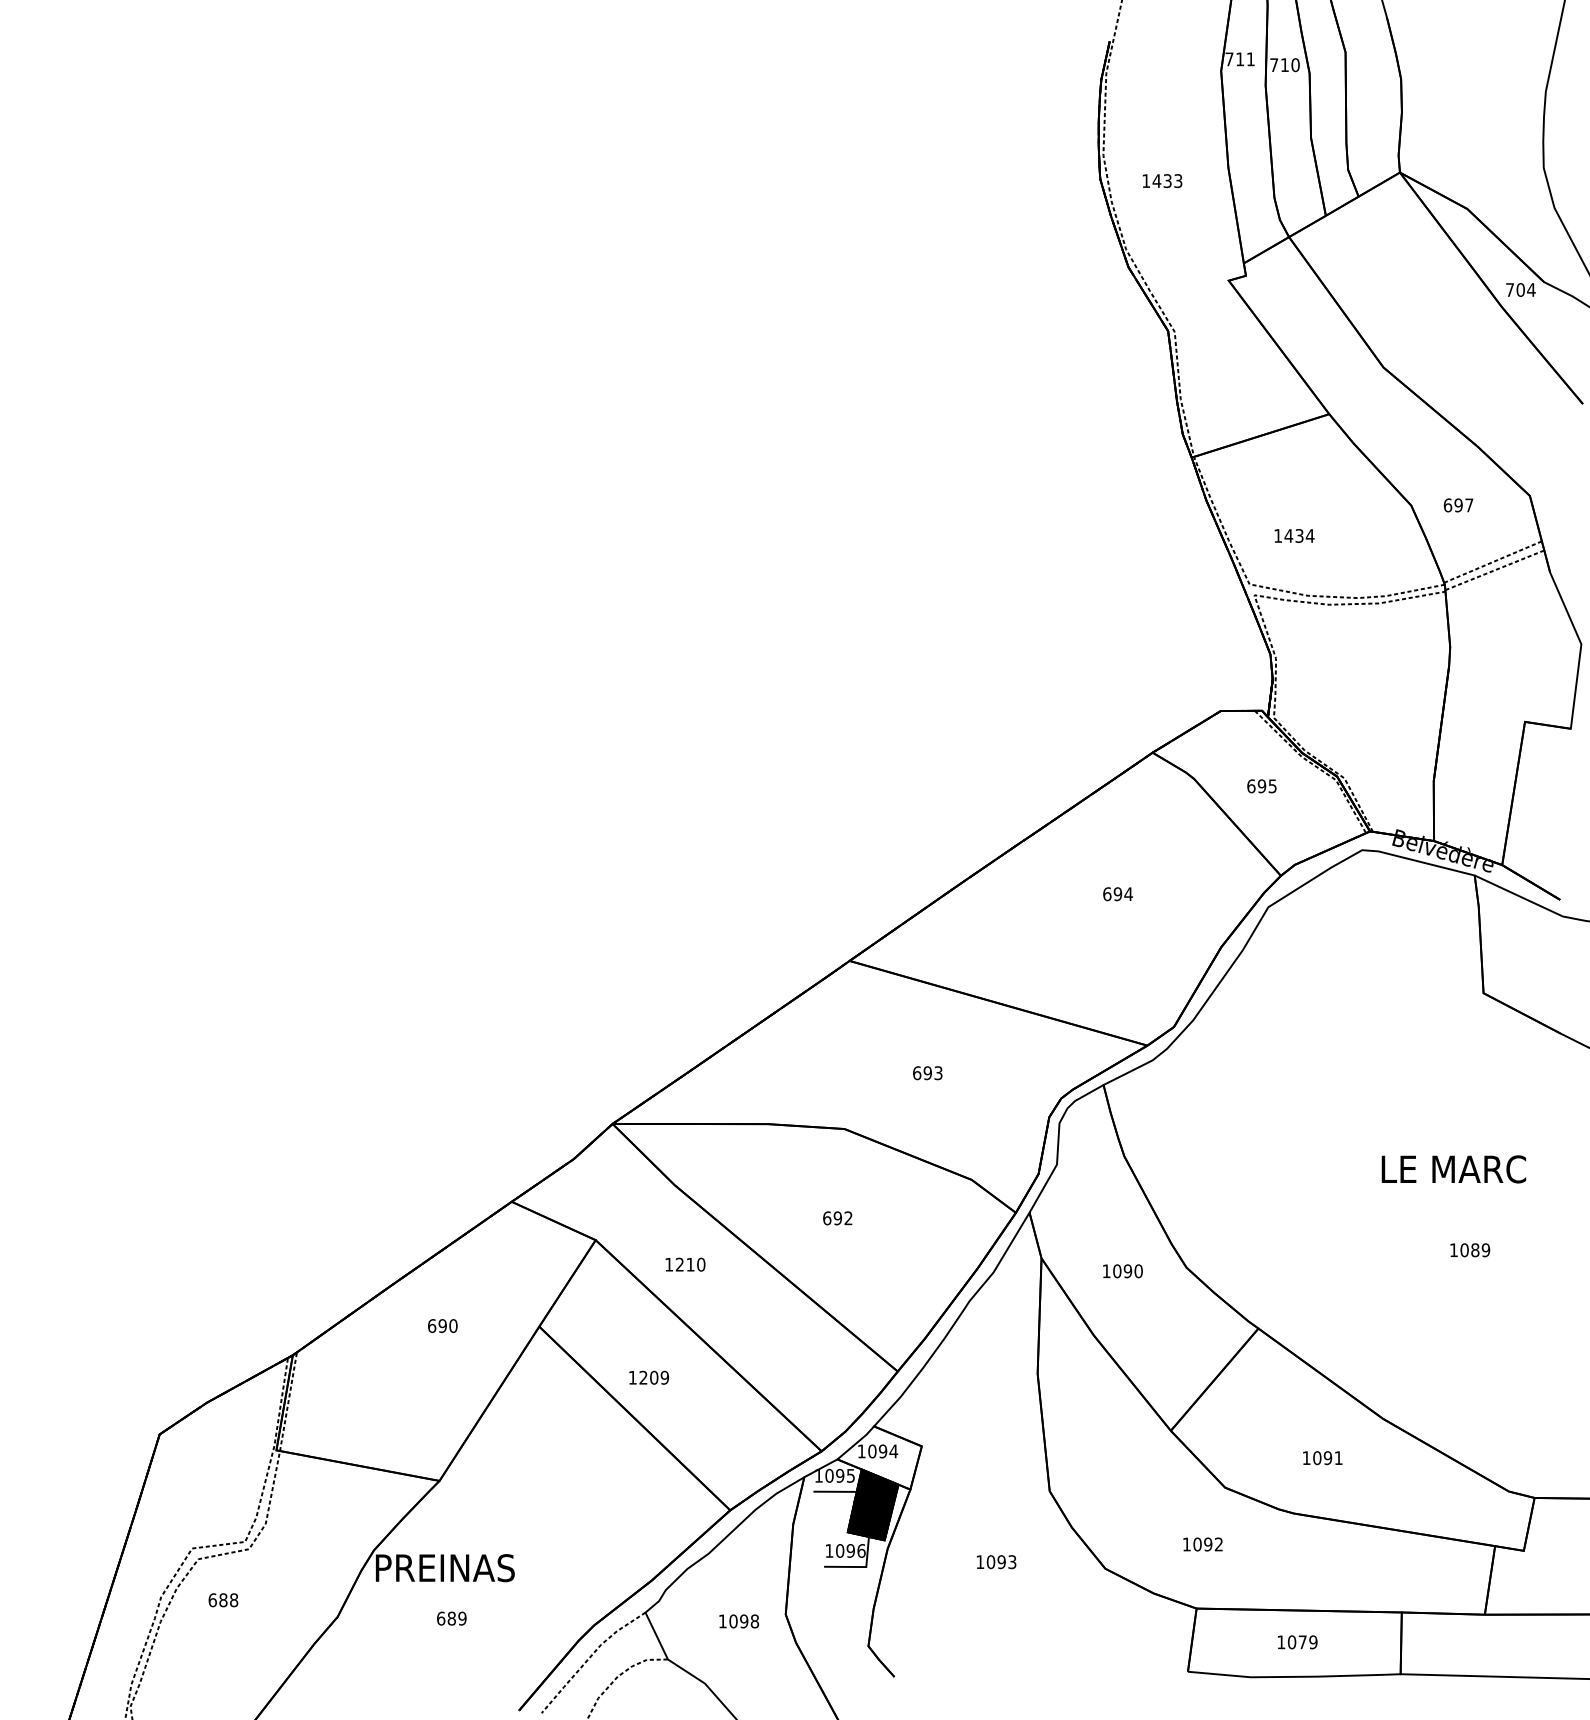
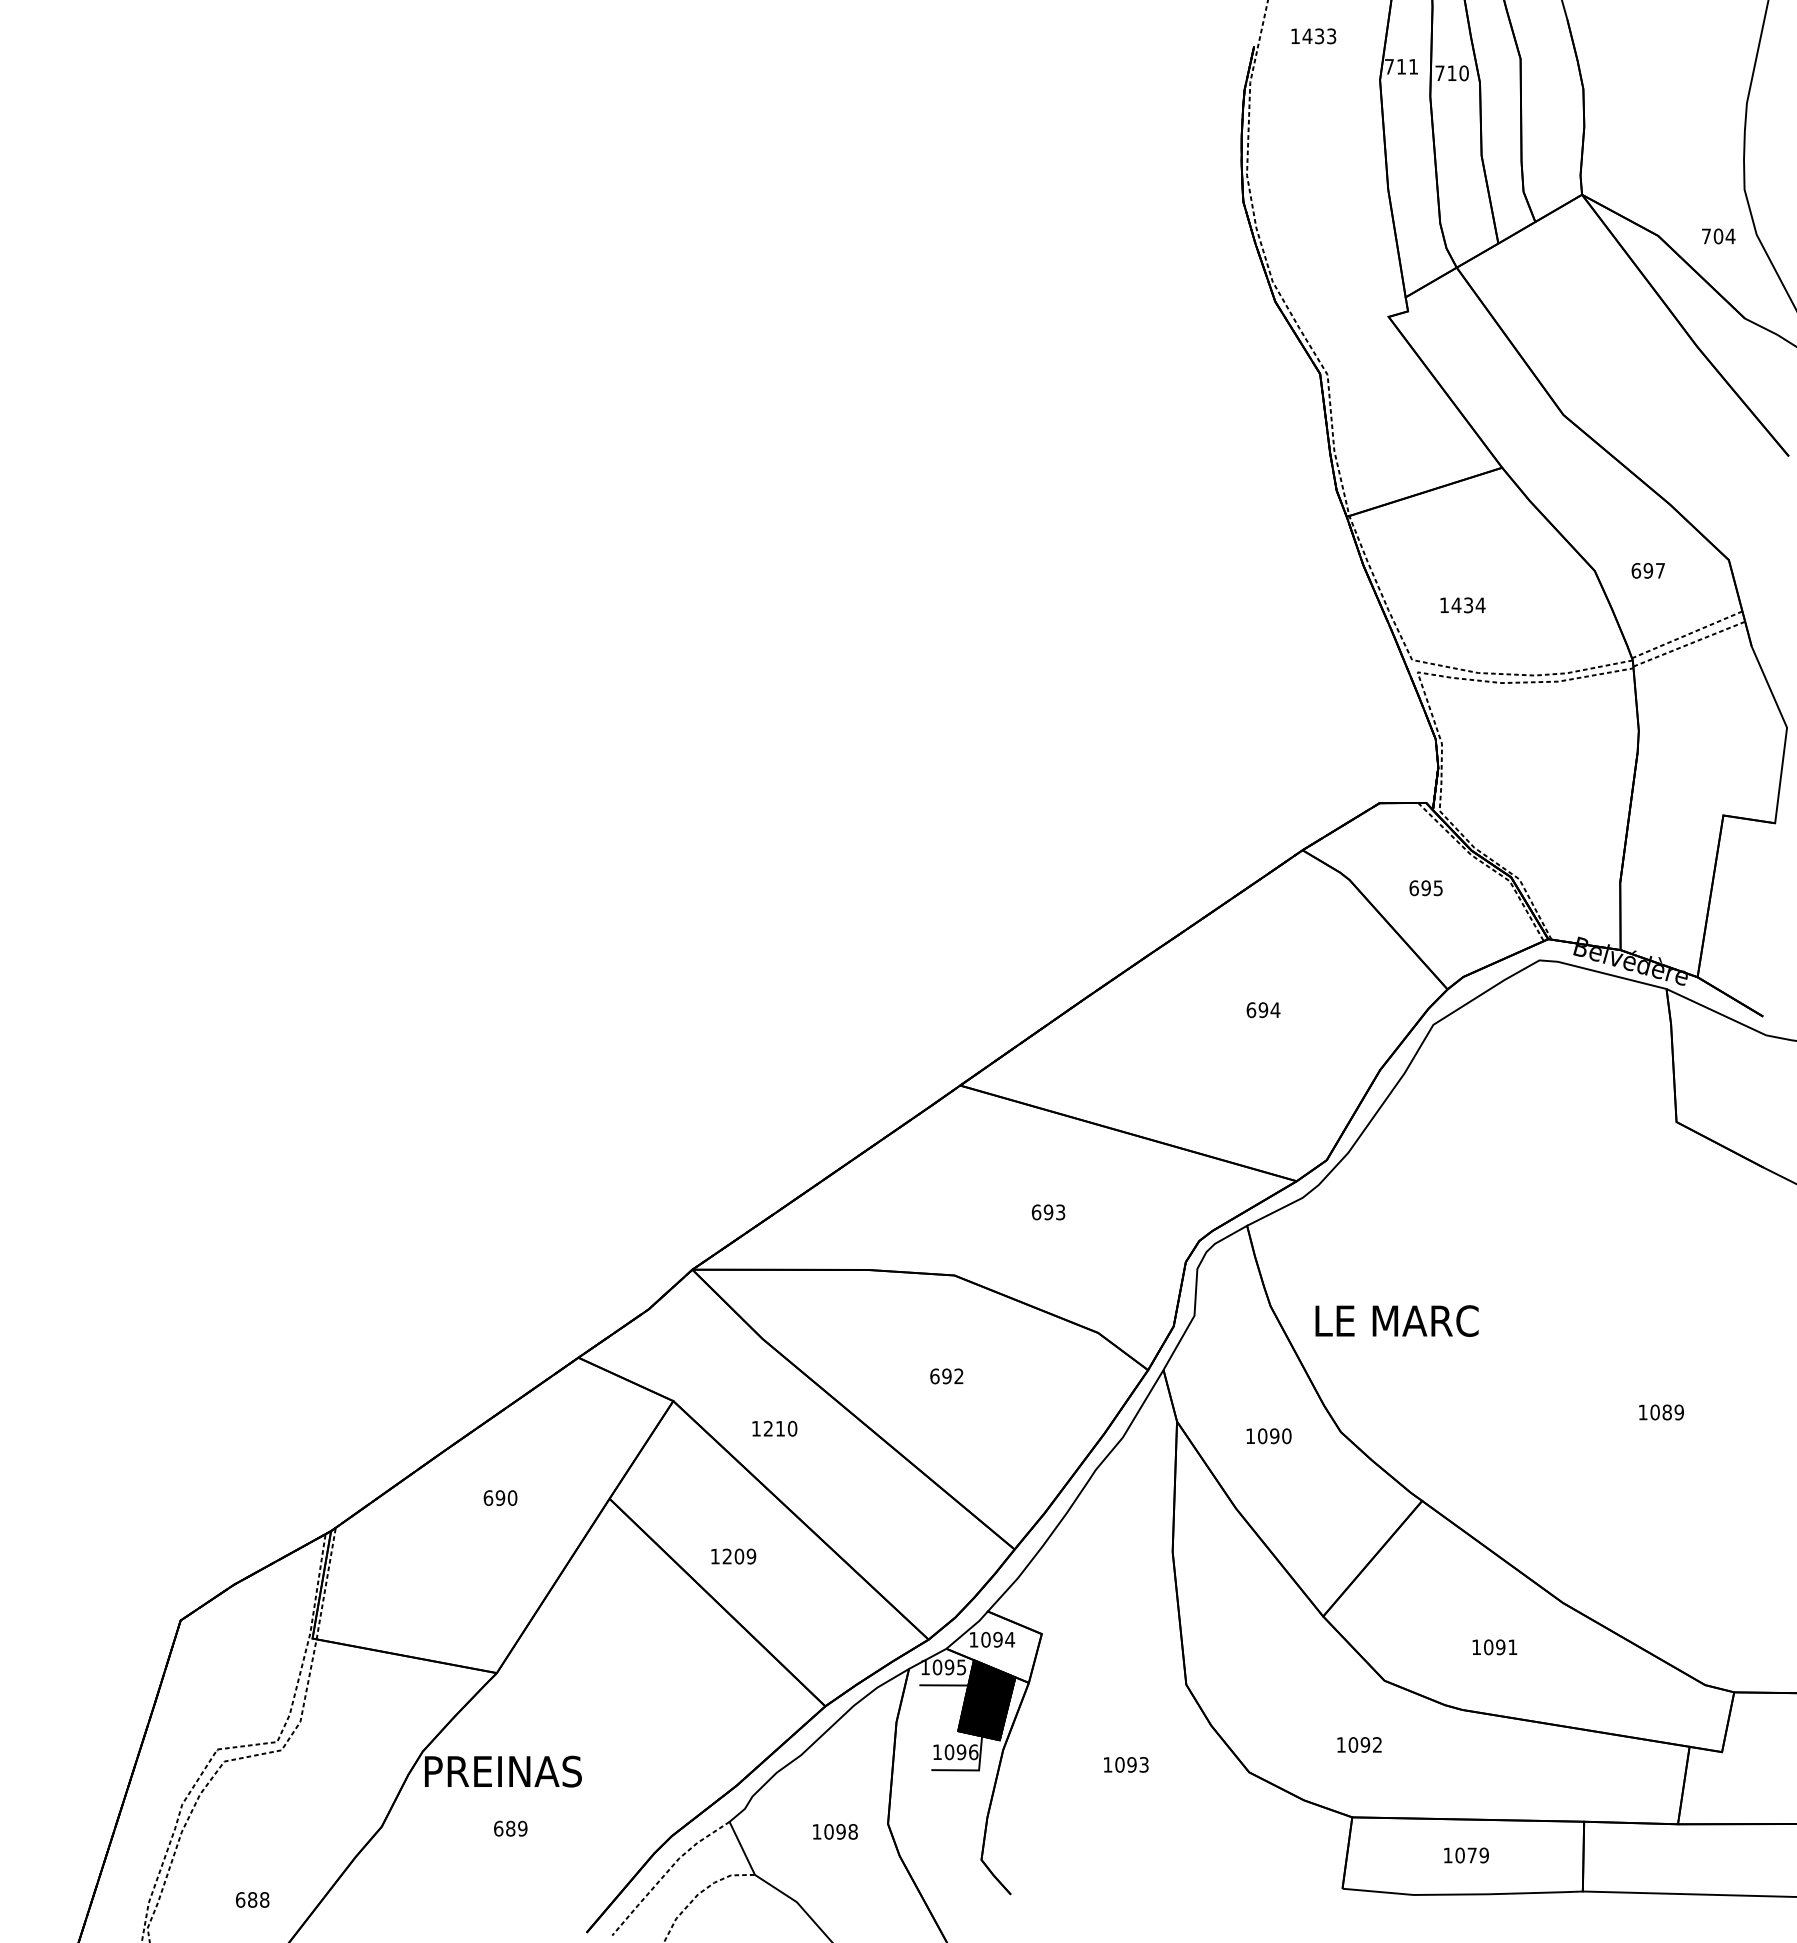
text: (1162, 181) -> (1313, 36), moved
text: (1520, 290) -> (1718, 236), moved
text: (1453, 1168) -> (1396, 1320), moved
text: (223, 1599) -> (252, 1899), moved

